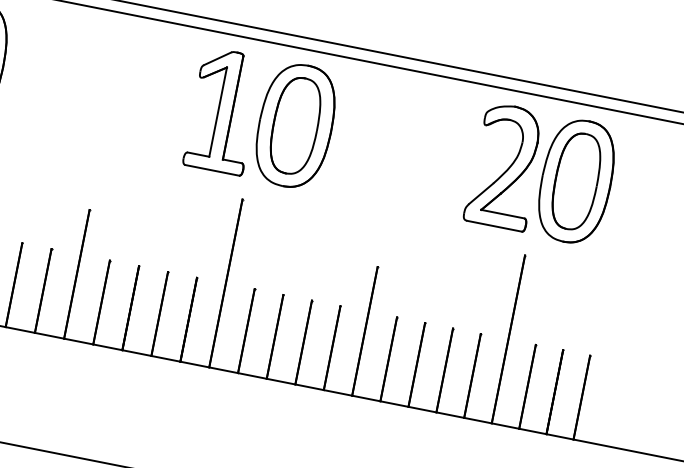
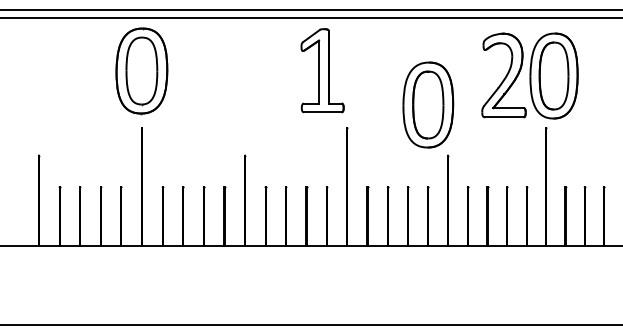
part: (296, 125) -> (428, 104), moved
part: (541, 173) -> (529, 75), moved

